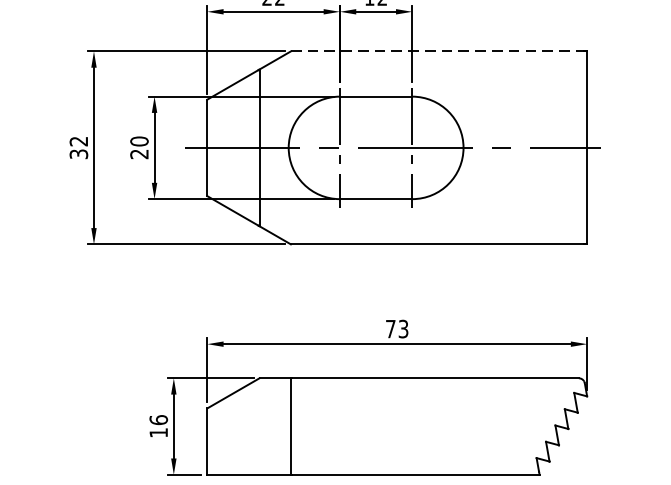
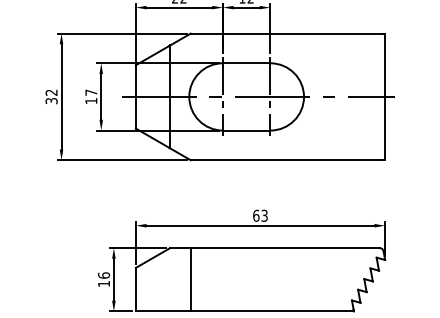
line: (438, 51) -> (287, 33), dashed -> solid
text: (139, 147) -> (91, 96), 20 -> 17
text: (391, 328) -> (256, 215), 73 -> 63

